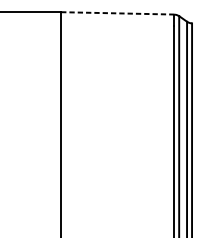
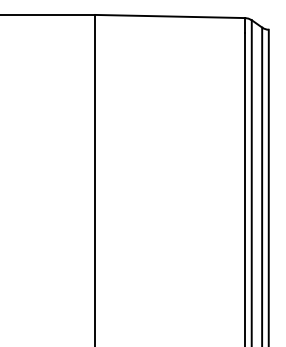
line: (117, 13) -> (170, 16), dashed -> solid

